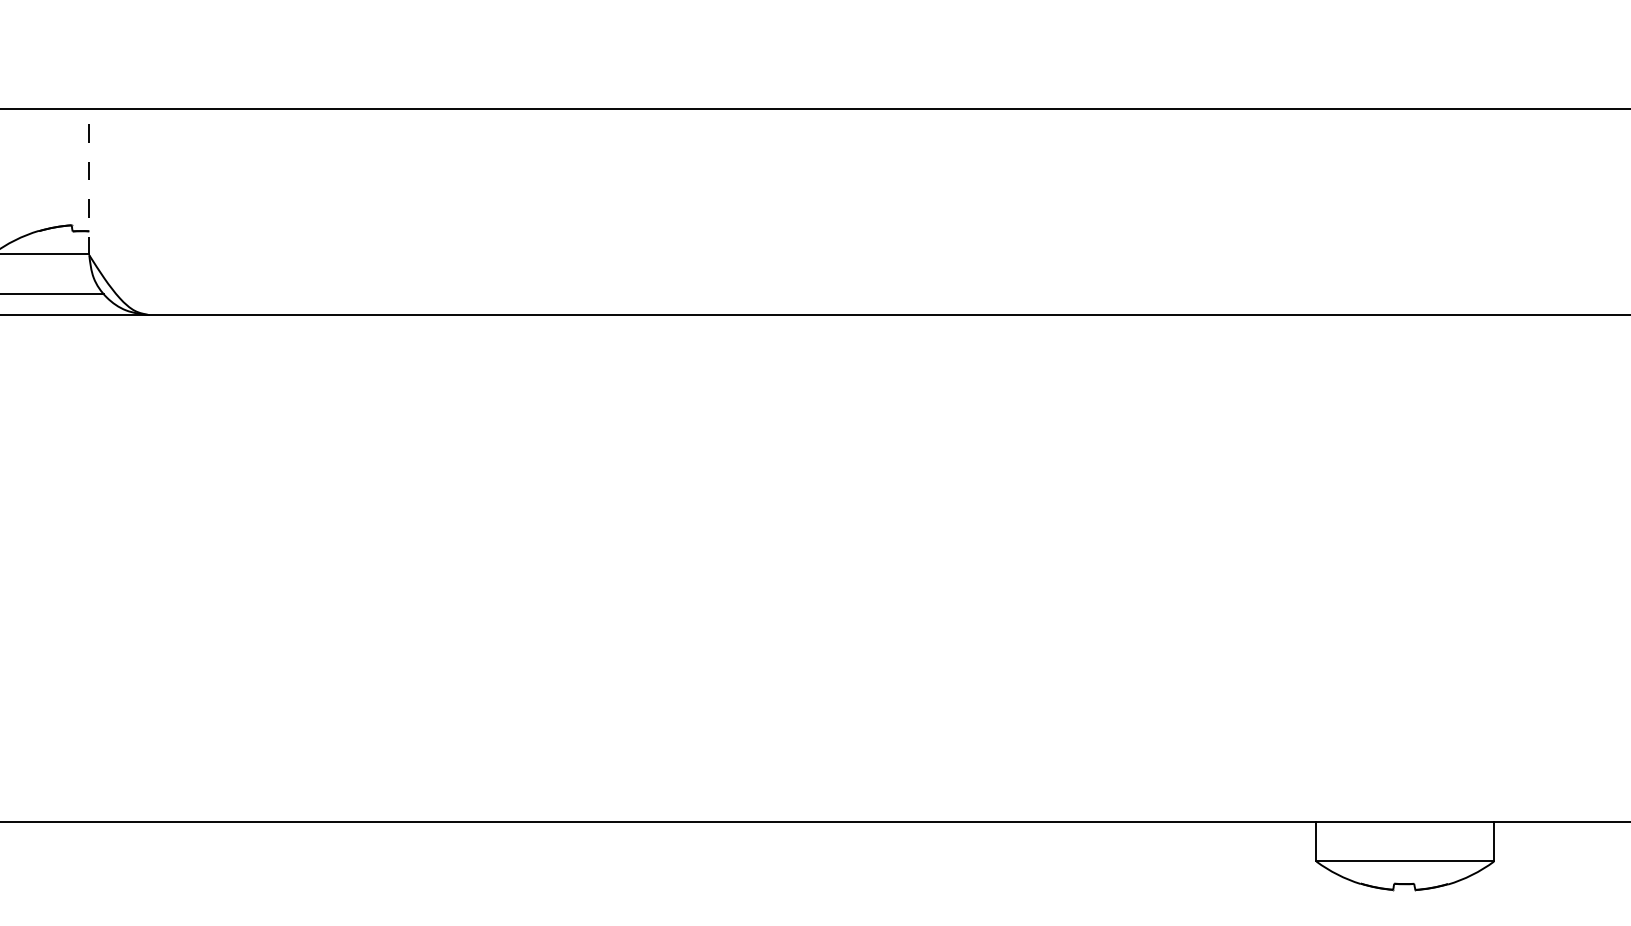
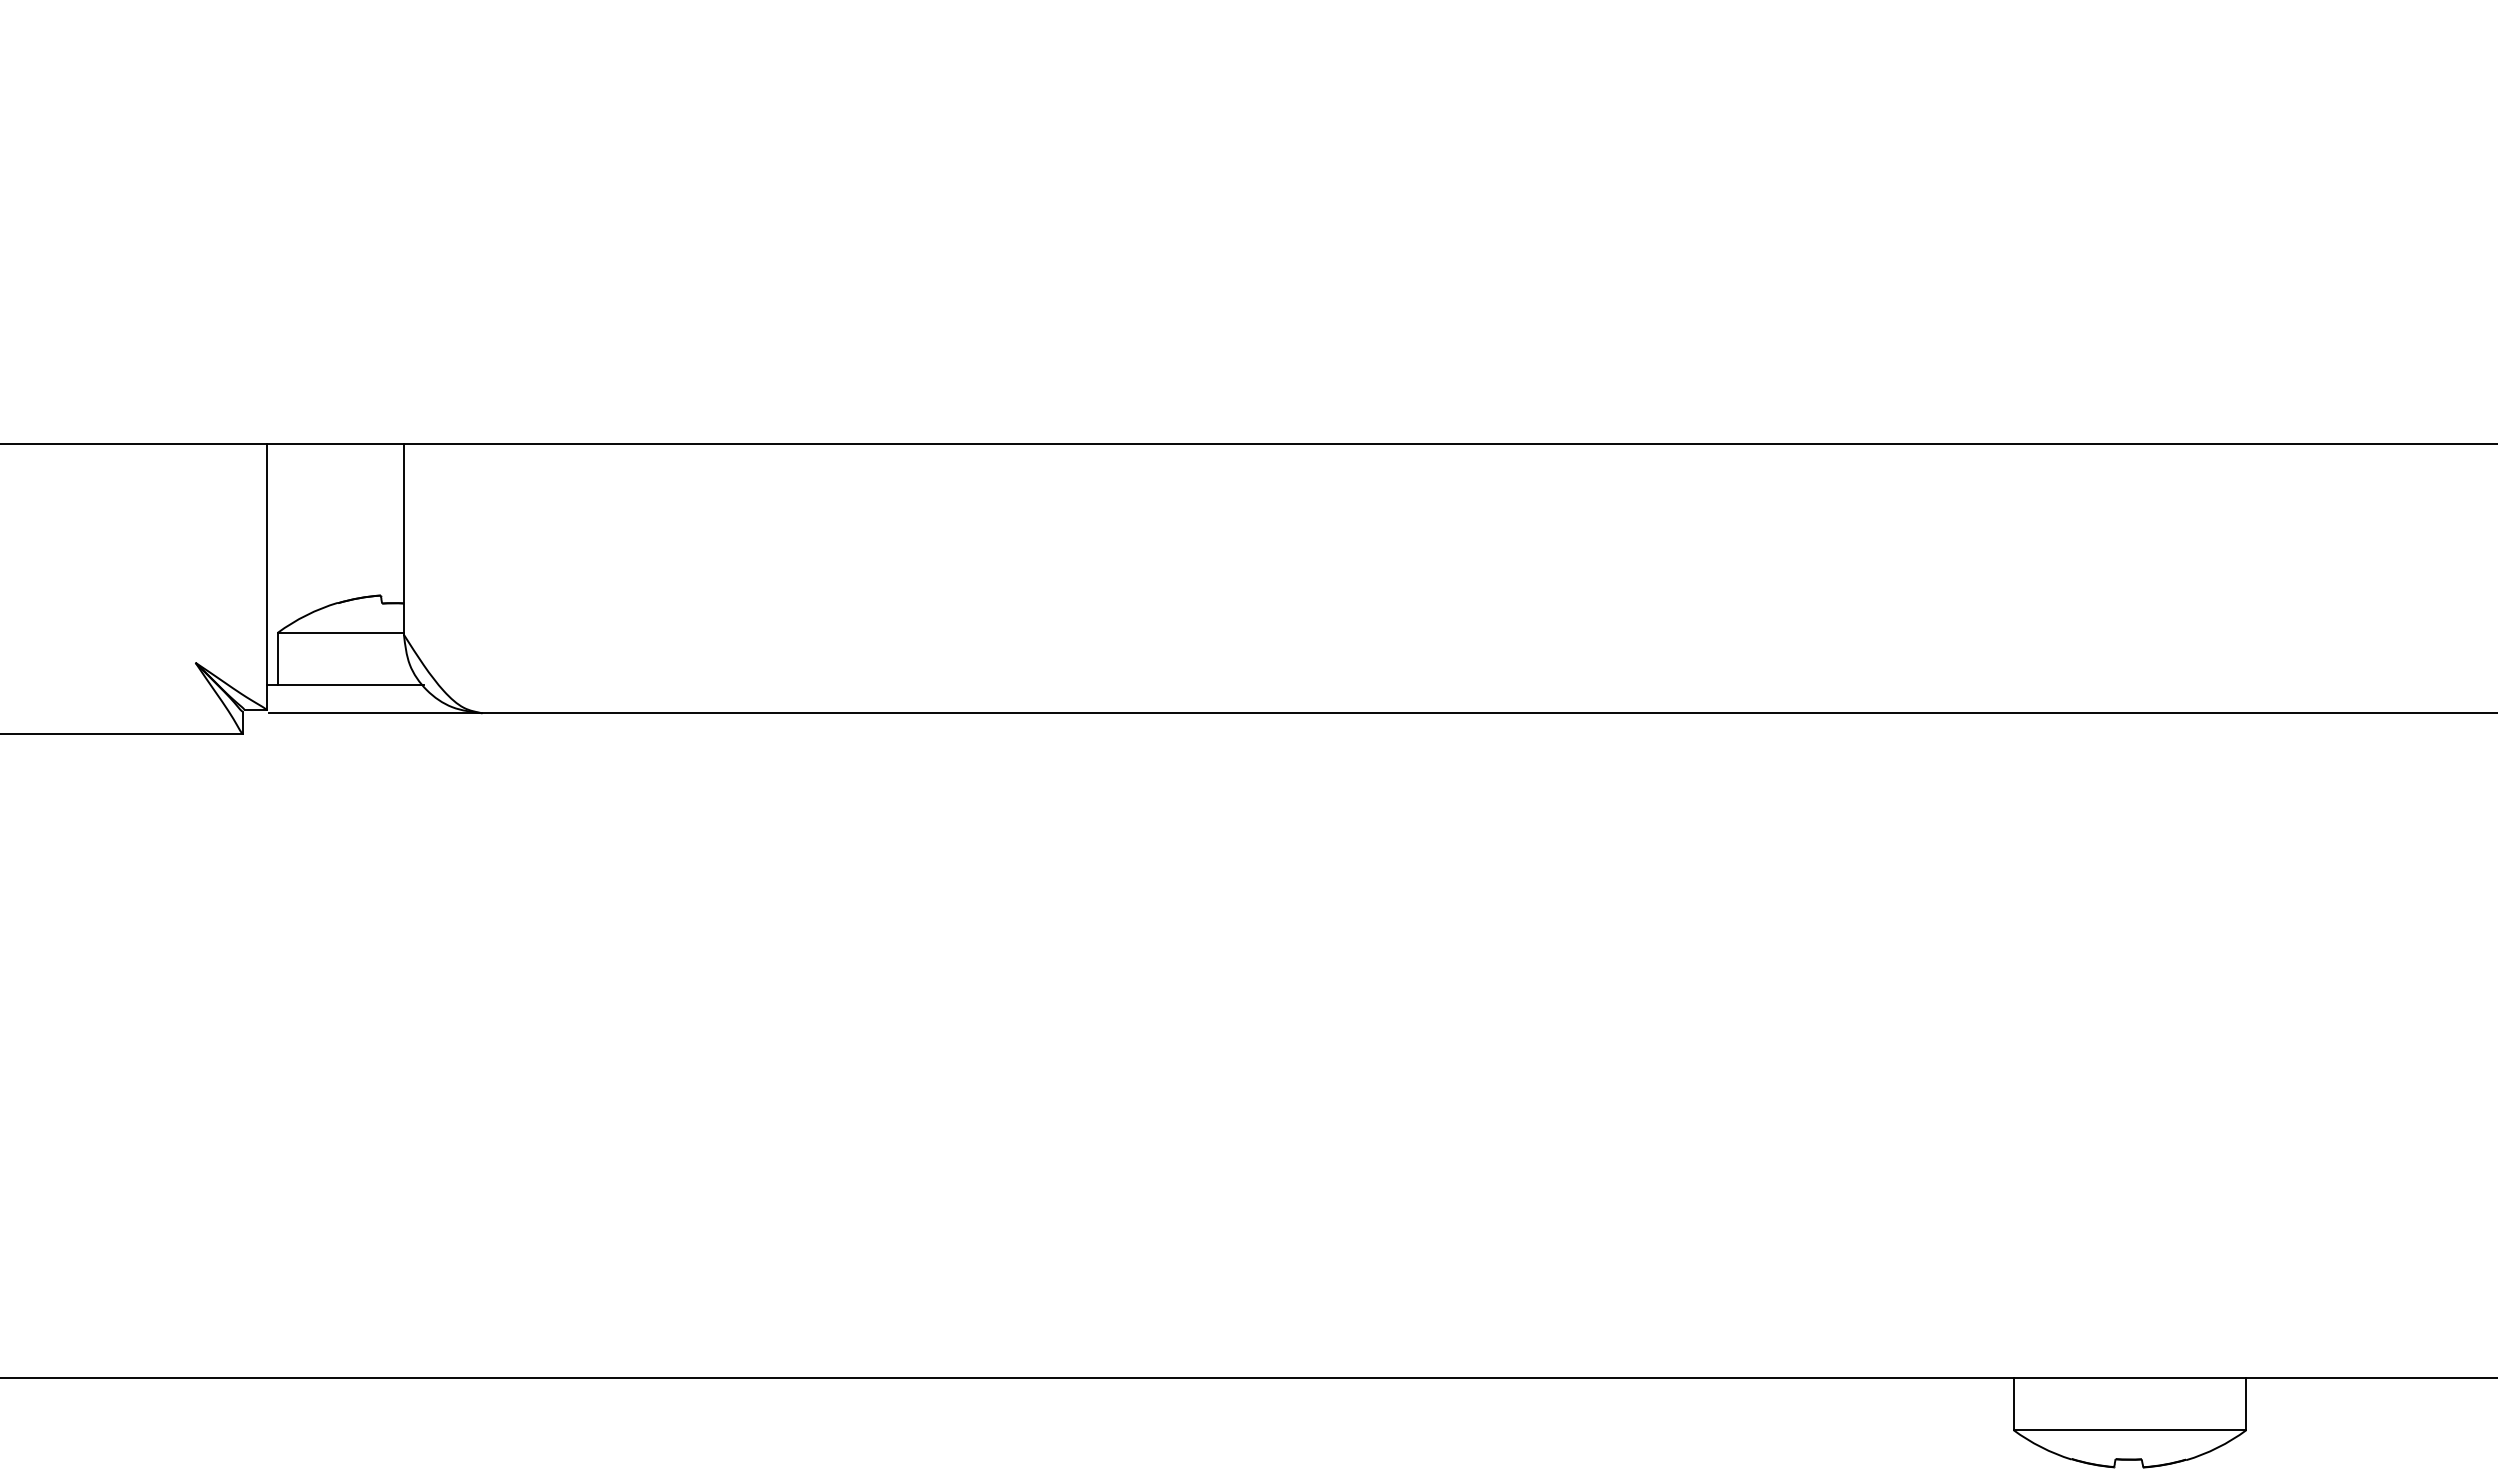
line: (88, 182) -> (403, 539), dashed -> solid

